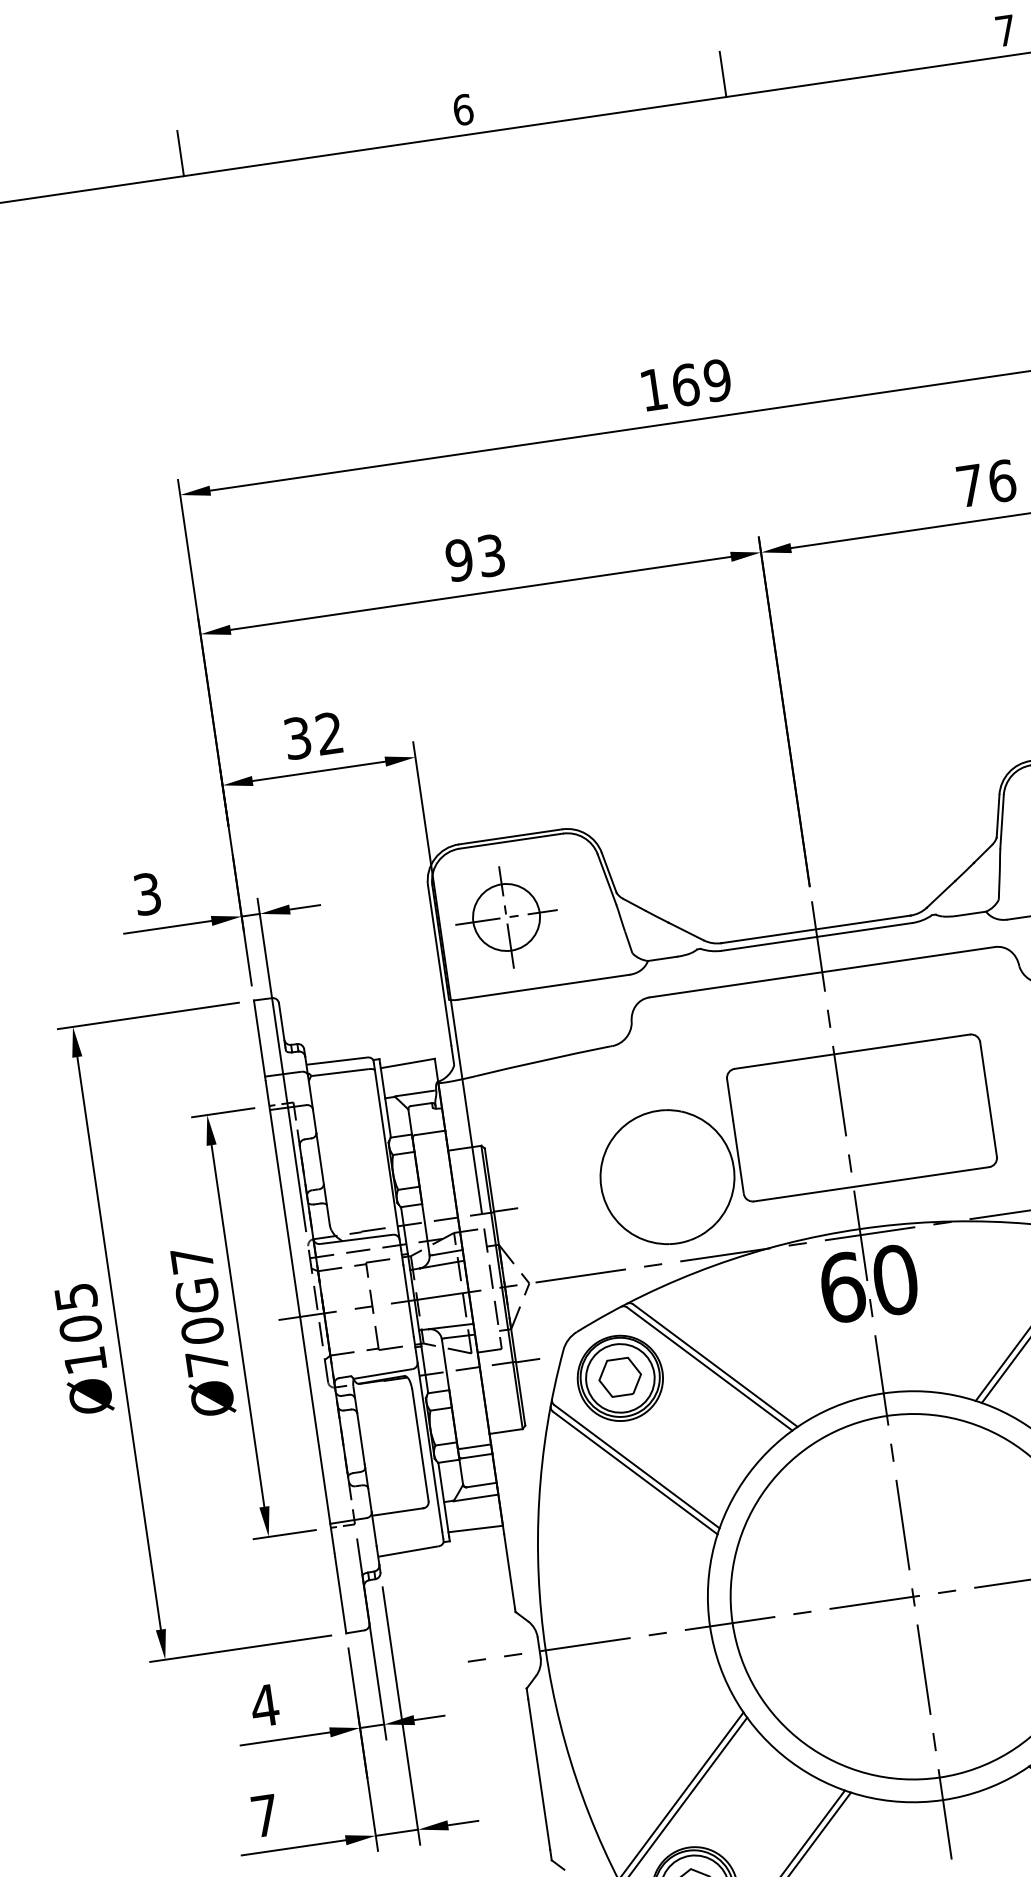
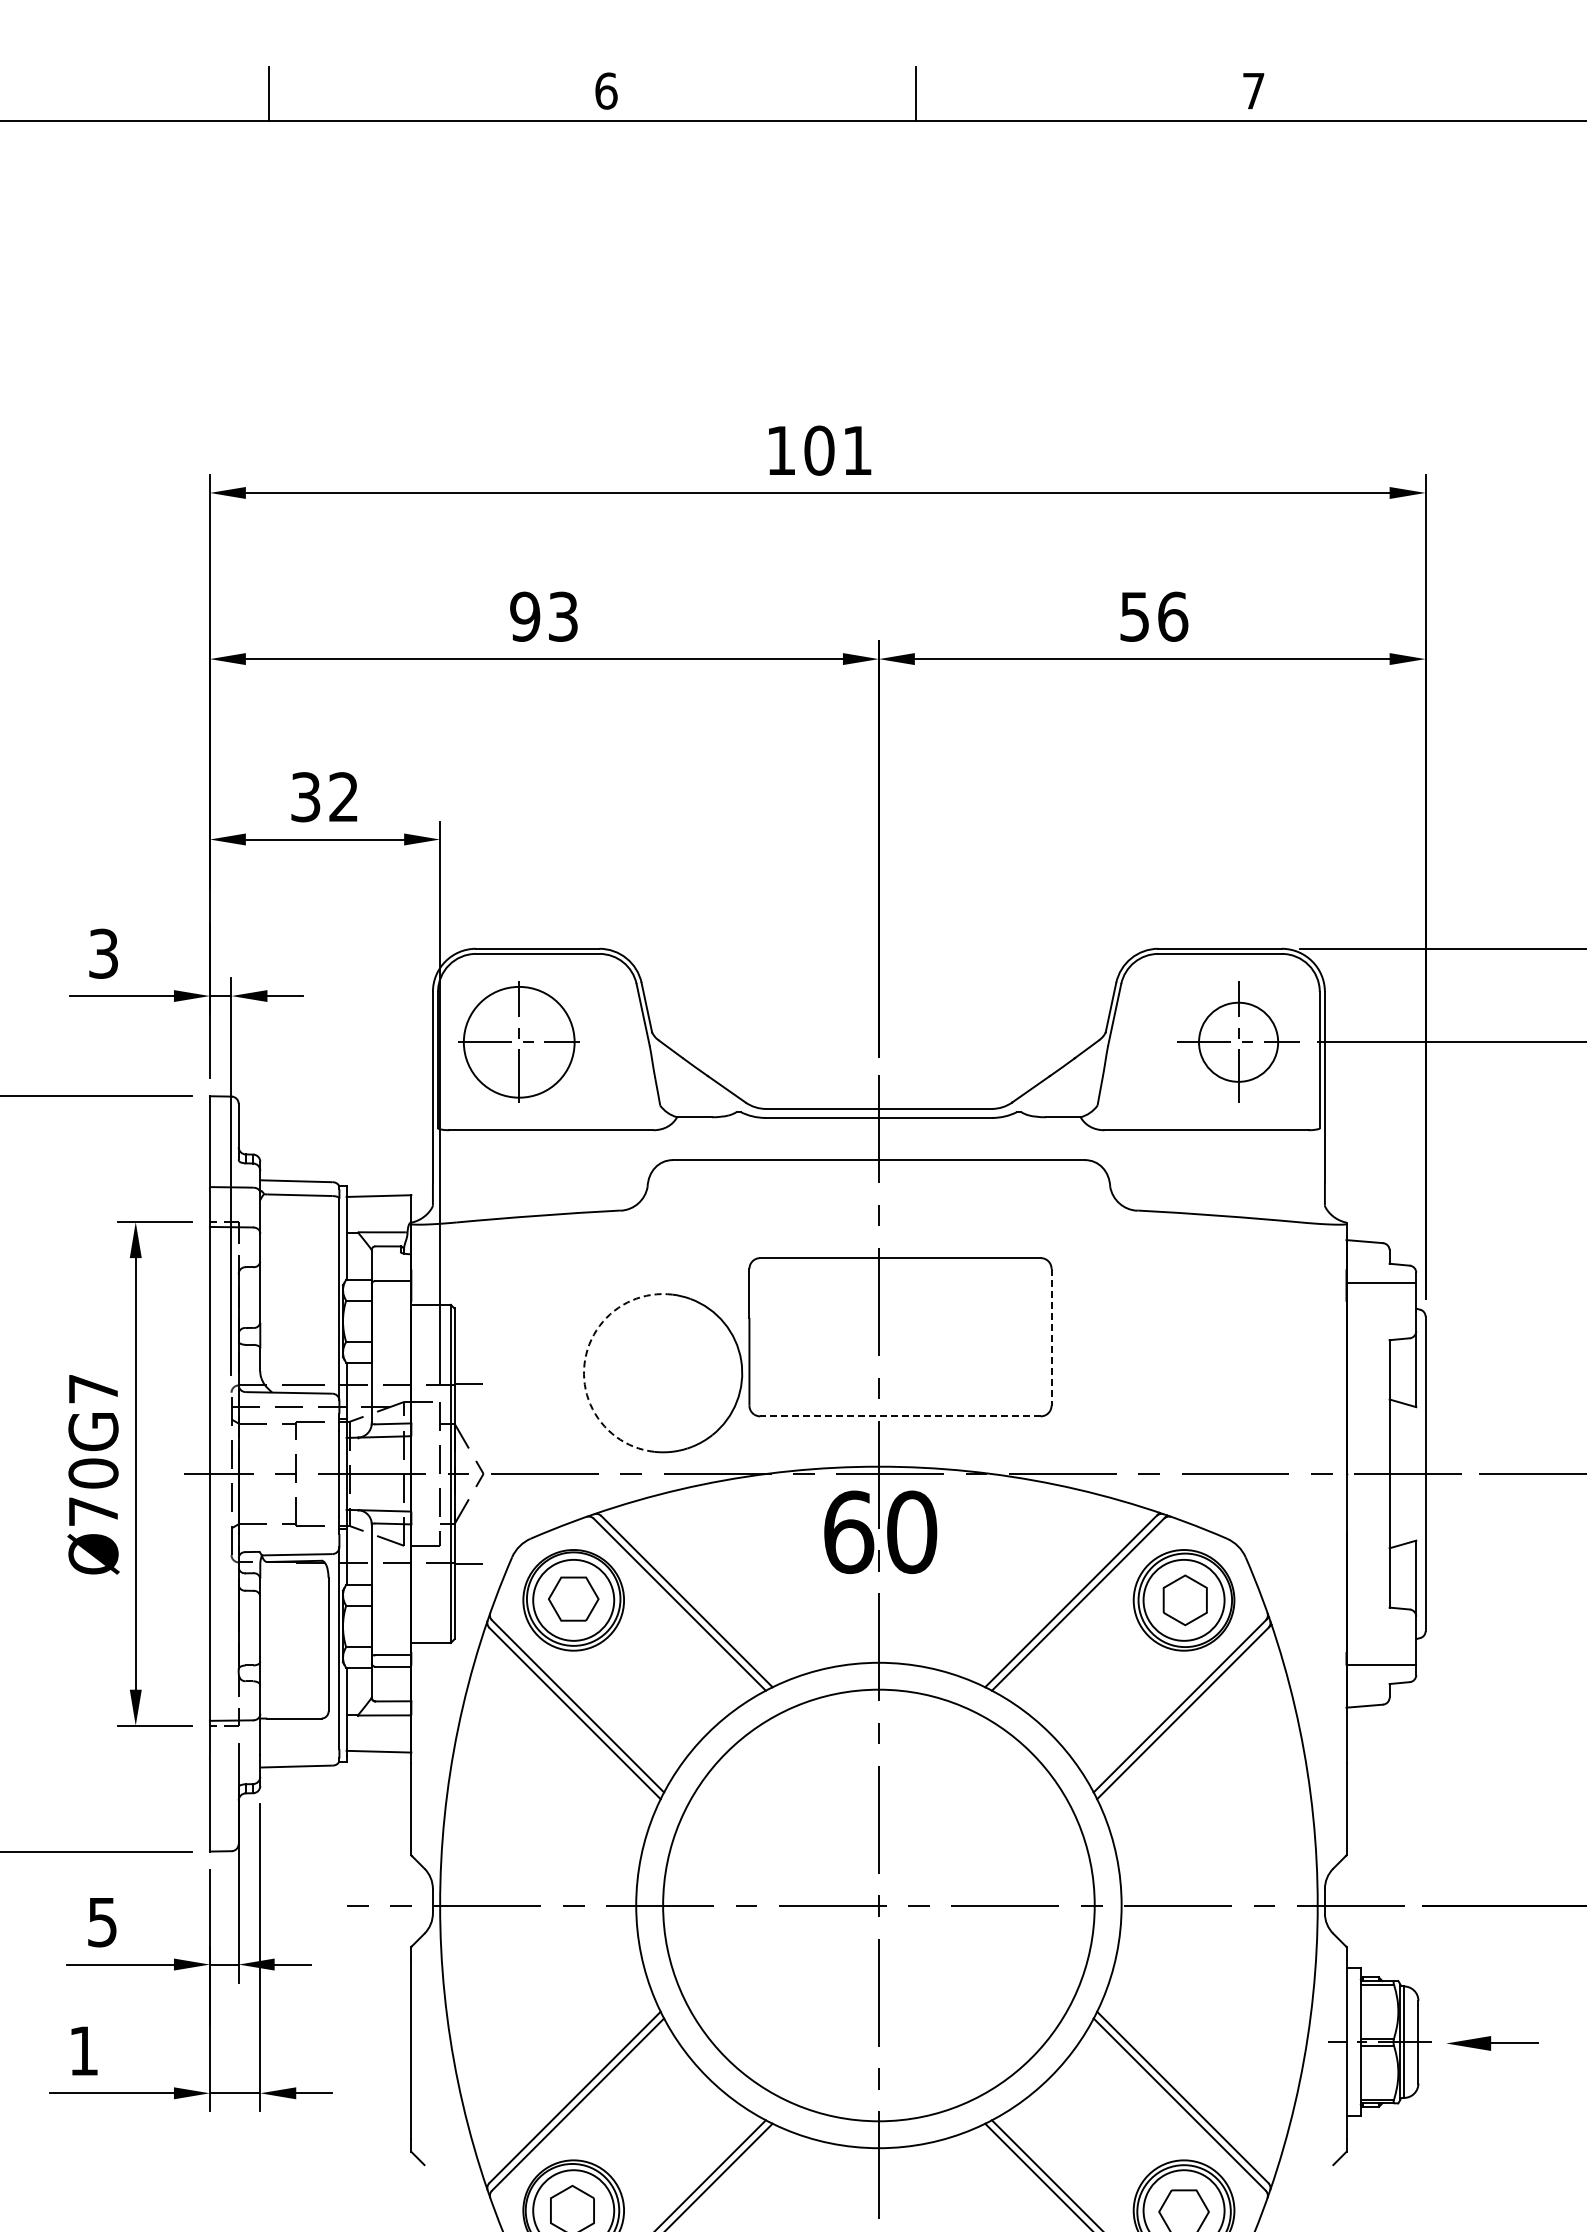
text: (701, 382) -> (838, 450), 169 -> 101
text: (969, 485) -> (1134, 616), 76 -> 56
circle: (505, 916) -> (518, 1041), size x1.4
line: (988, 1099) -> (1051, 1337), solid -> dashed
arc: (600, 1179) -> (584, 1364), solid -> dashed
line: (871, 1184) -> (900, 1416), solid -> dashed
text: (264, 1705) -> (102, 1922), 4 -> 5
text: (264, 1815) -> (83, 2050), 7 -> 1

